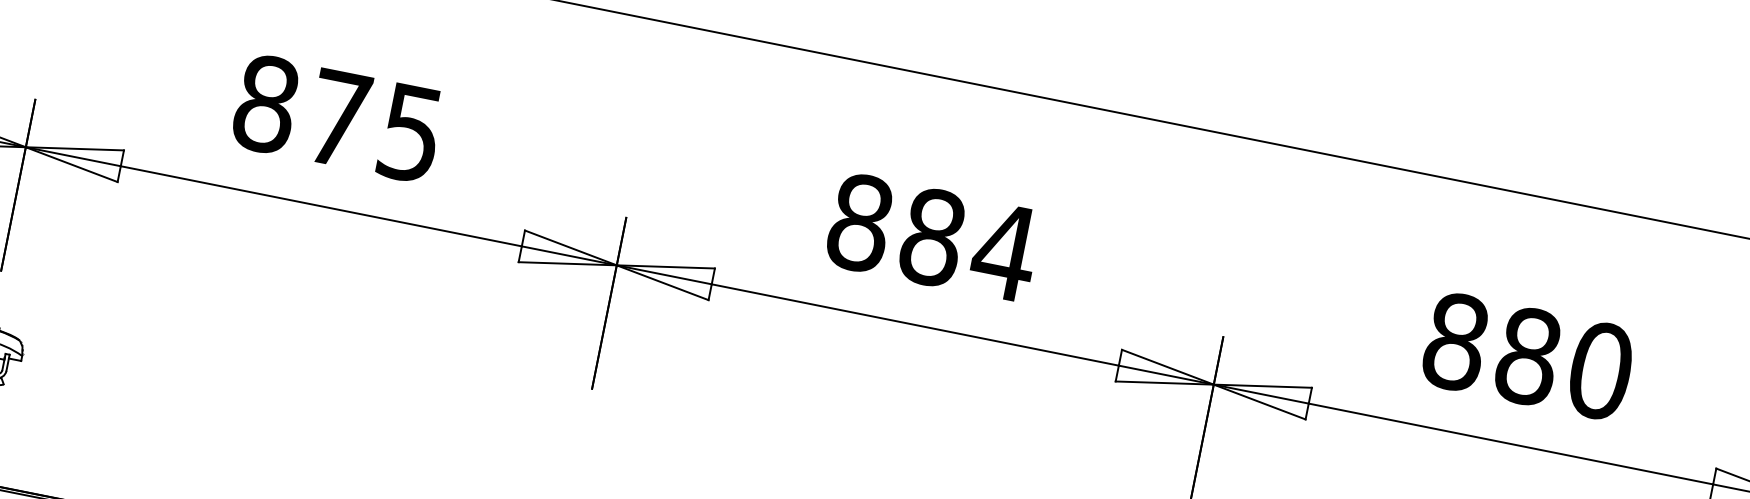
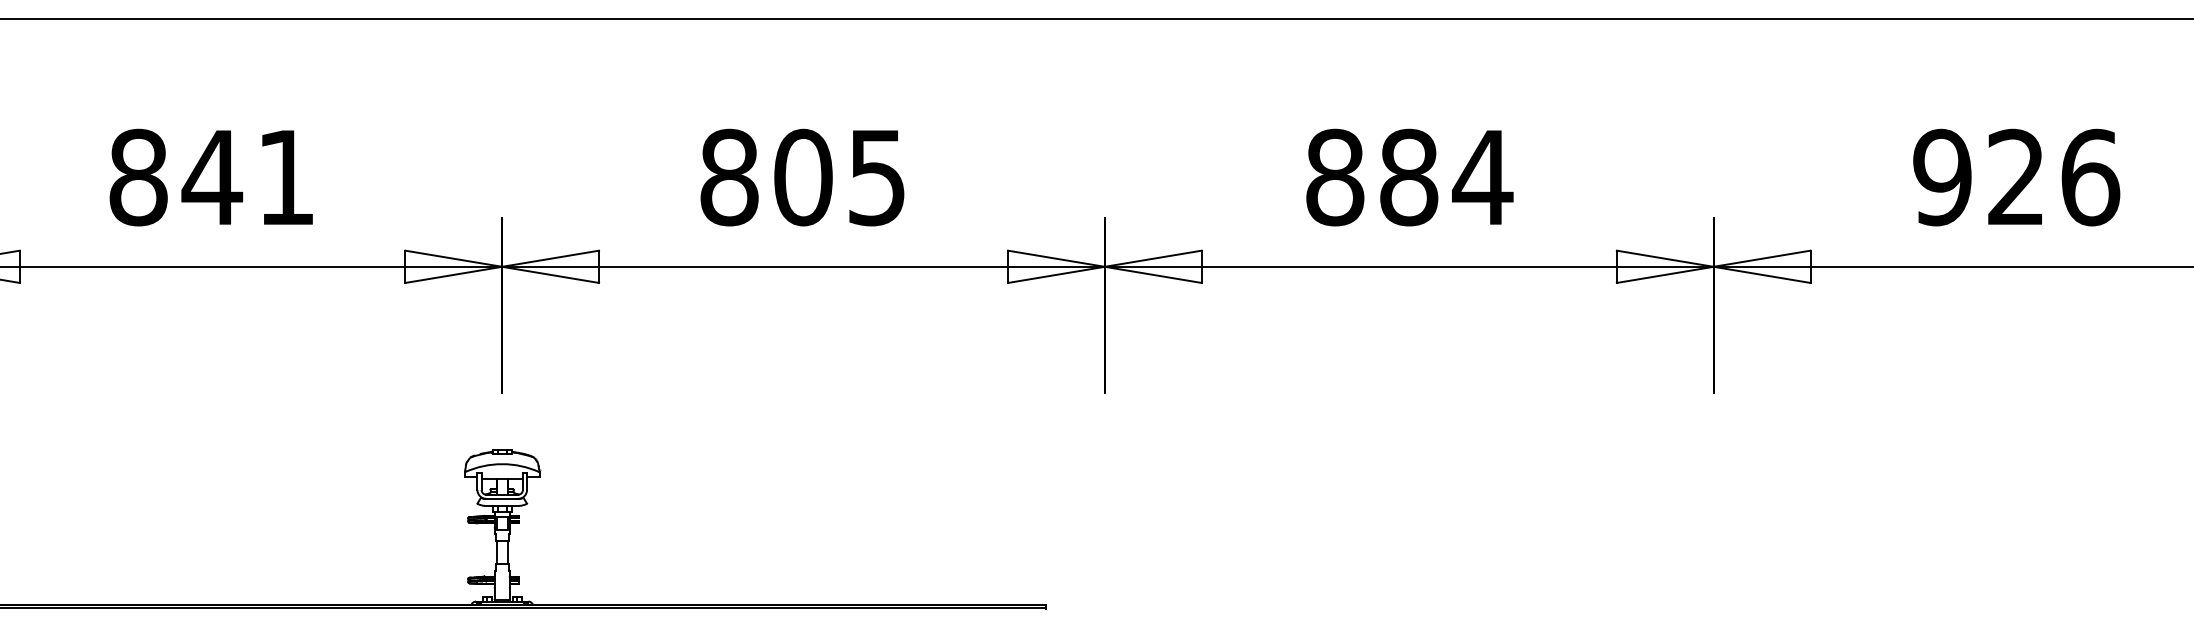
text: (338, 118) -> (803, 177), 875 -> 805
text: (1528, 356) -> (2016, 177), 880 -> 926

